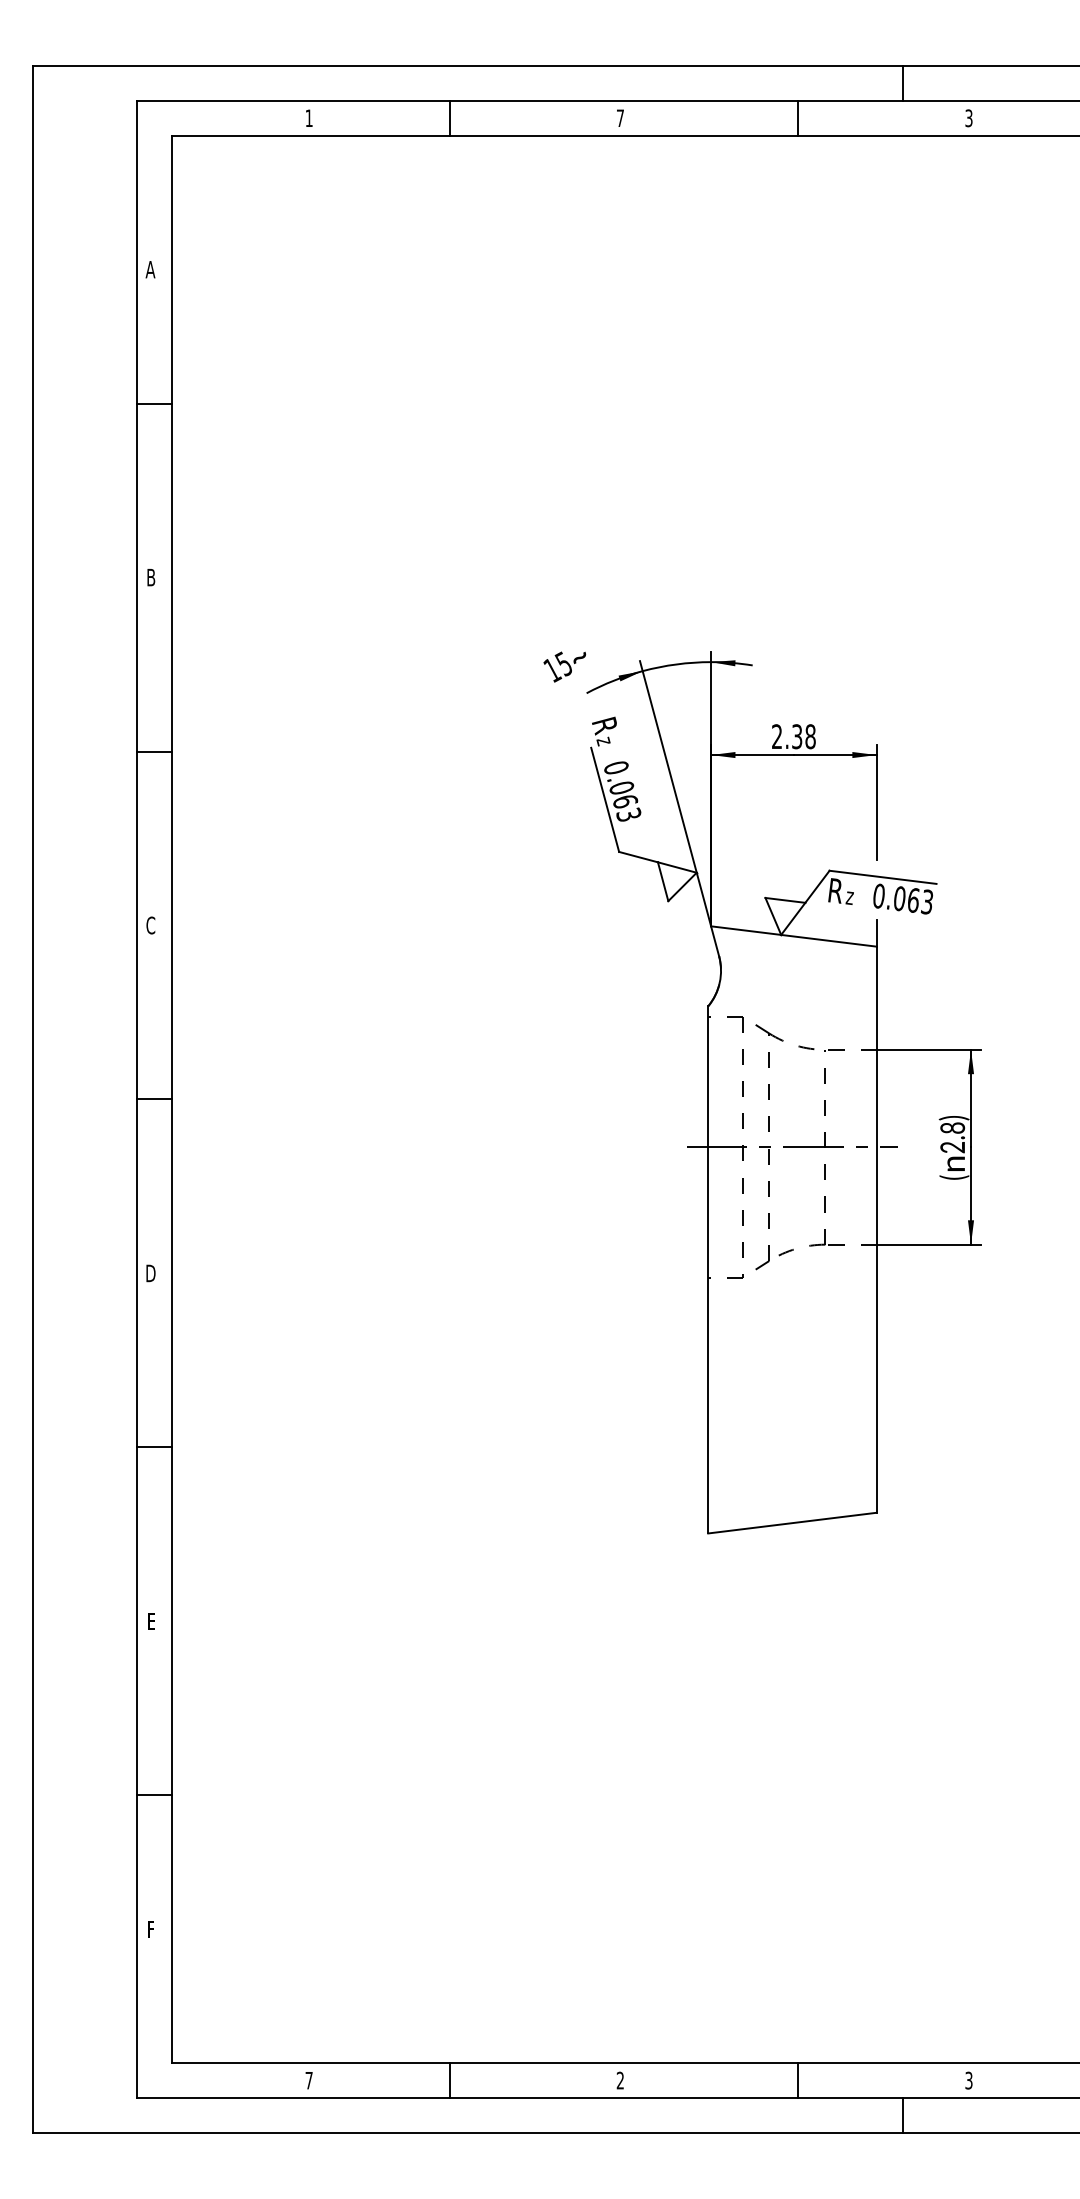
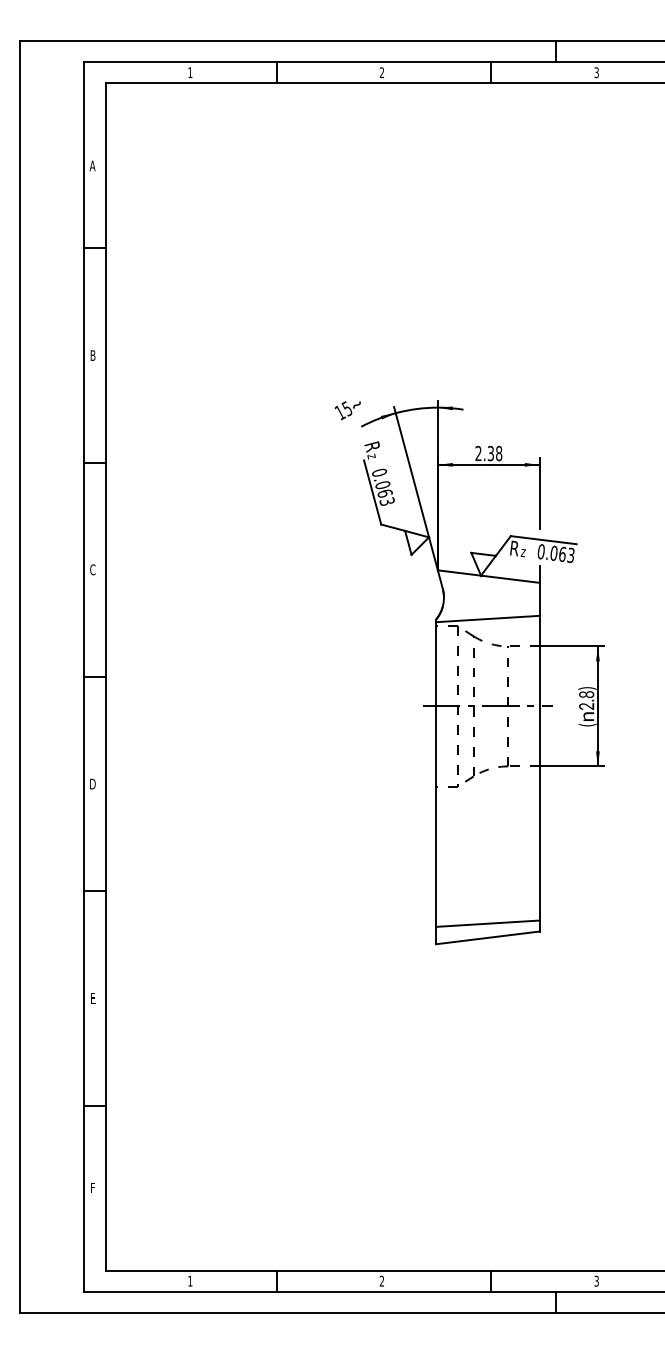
text: (619, 117) -> (381, 72), 7 -> 2
line: (791, 1004) -> (487, 618), added
line: (791, 1499) -> (487, 923), added
text: (309, 2079) -> (190, 1280), 7 -> 1

